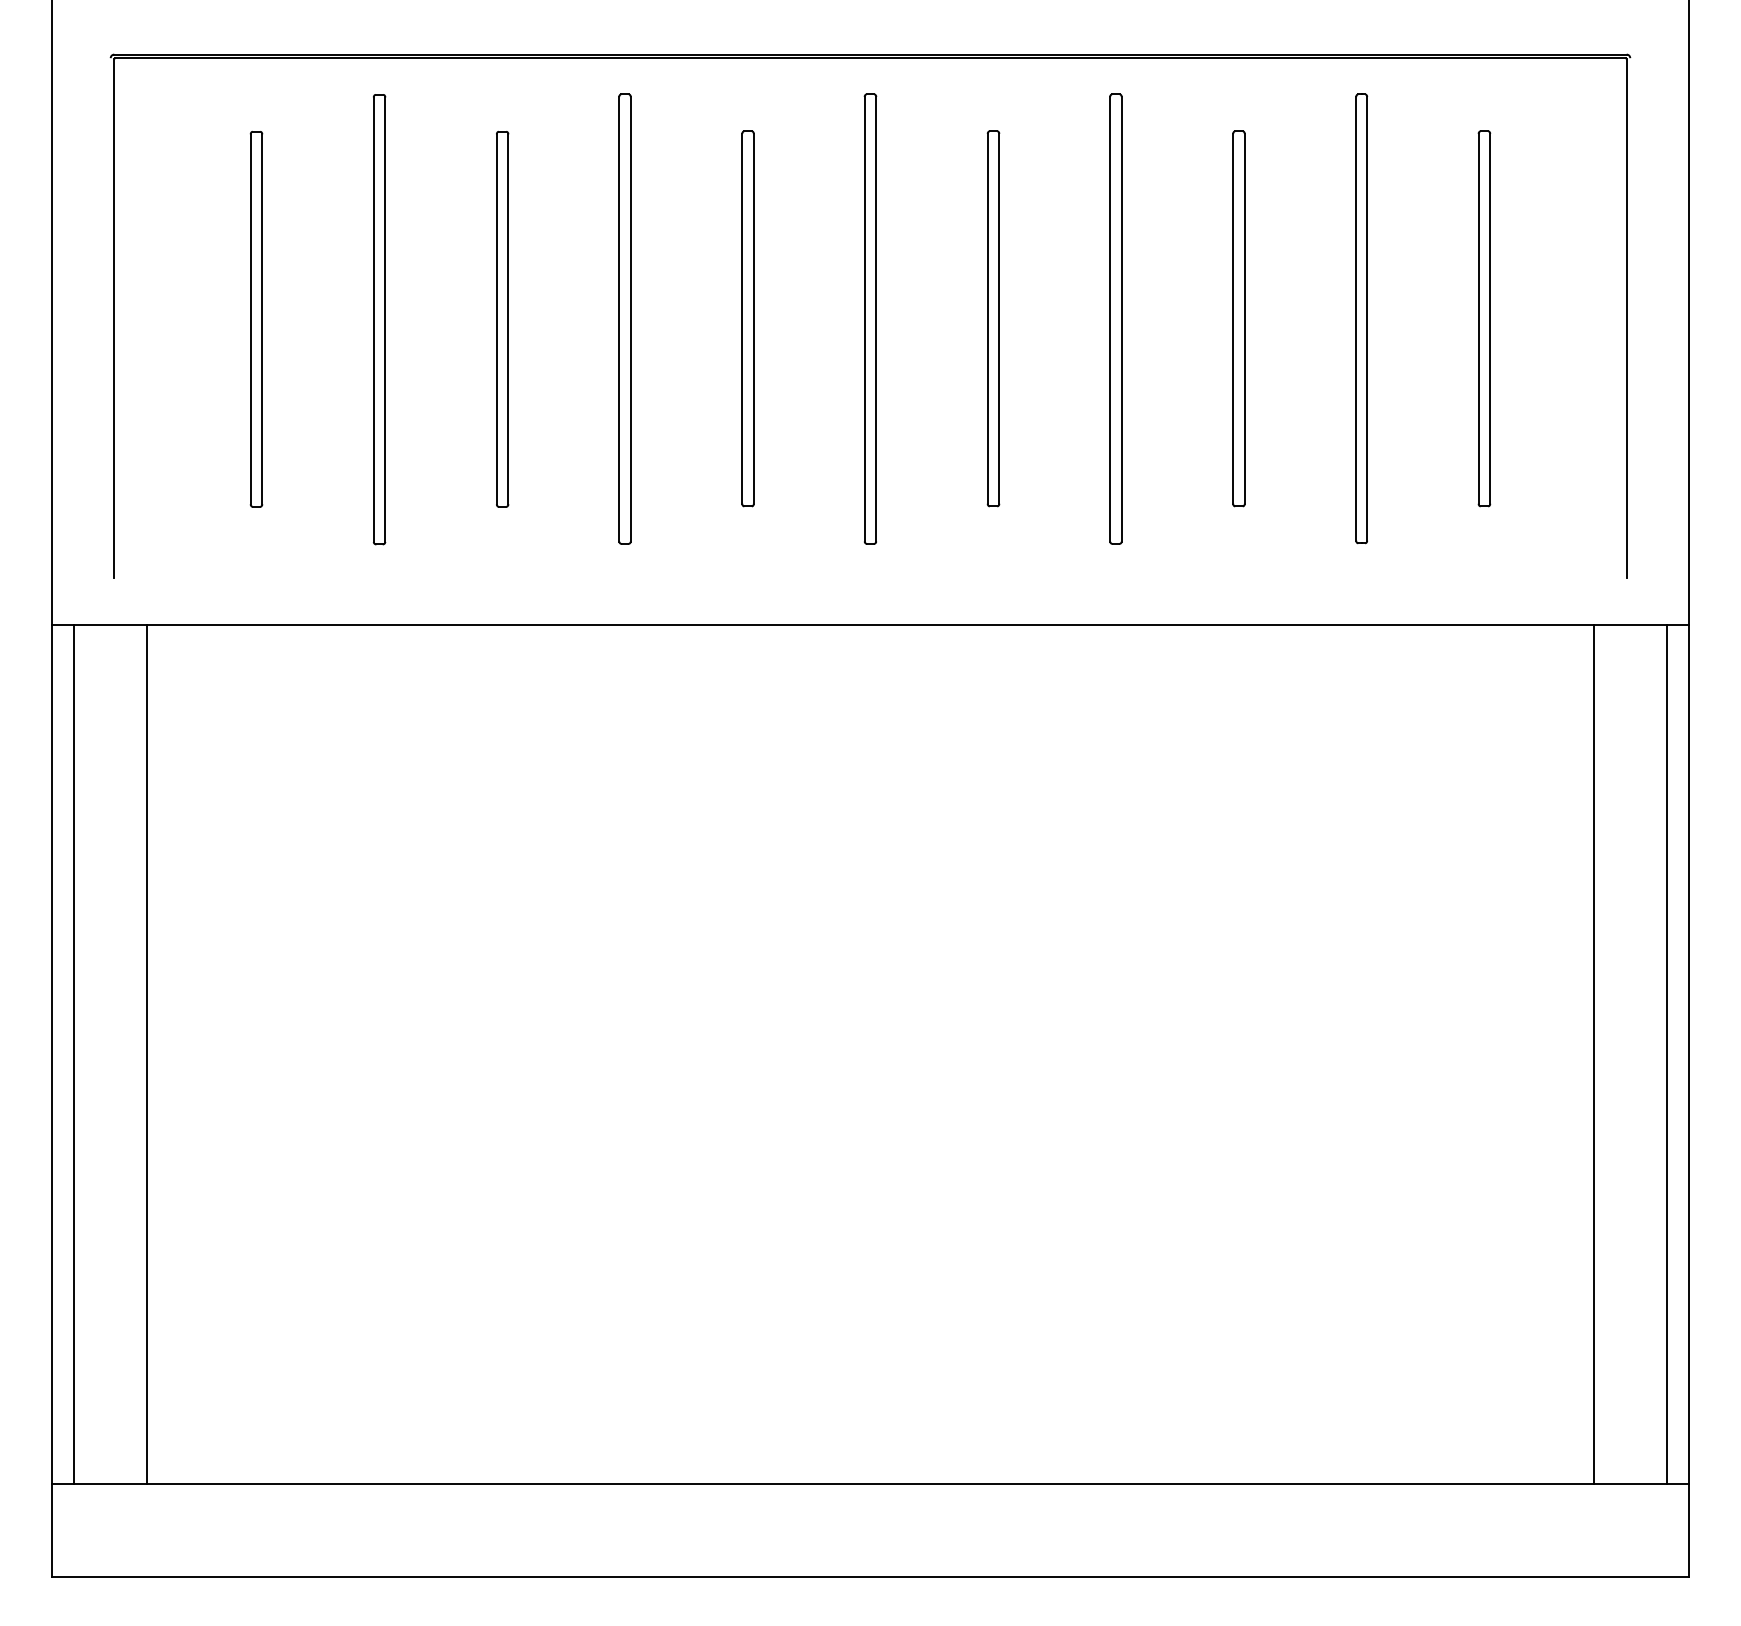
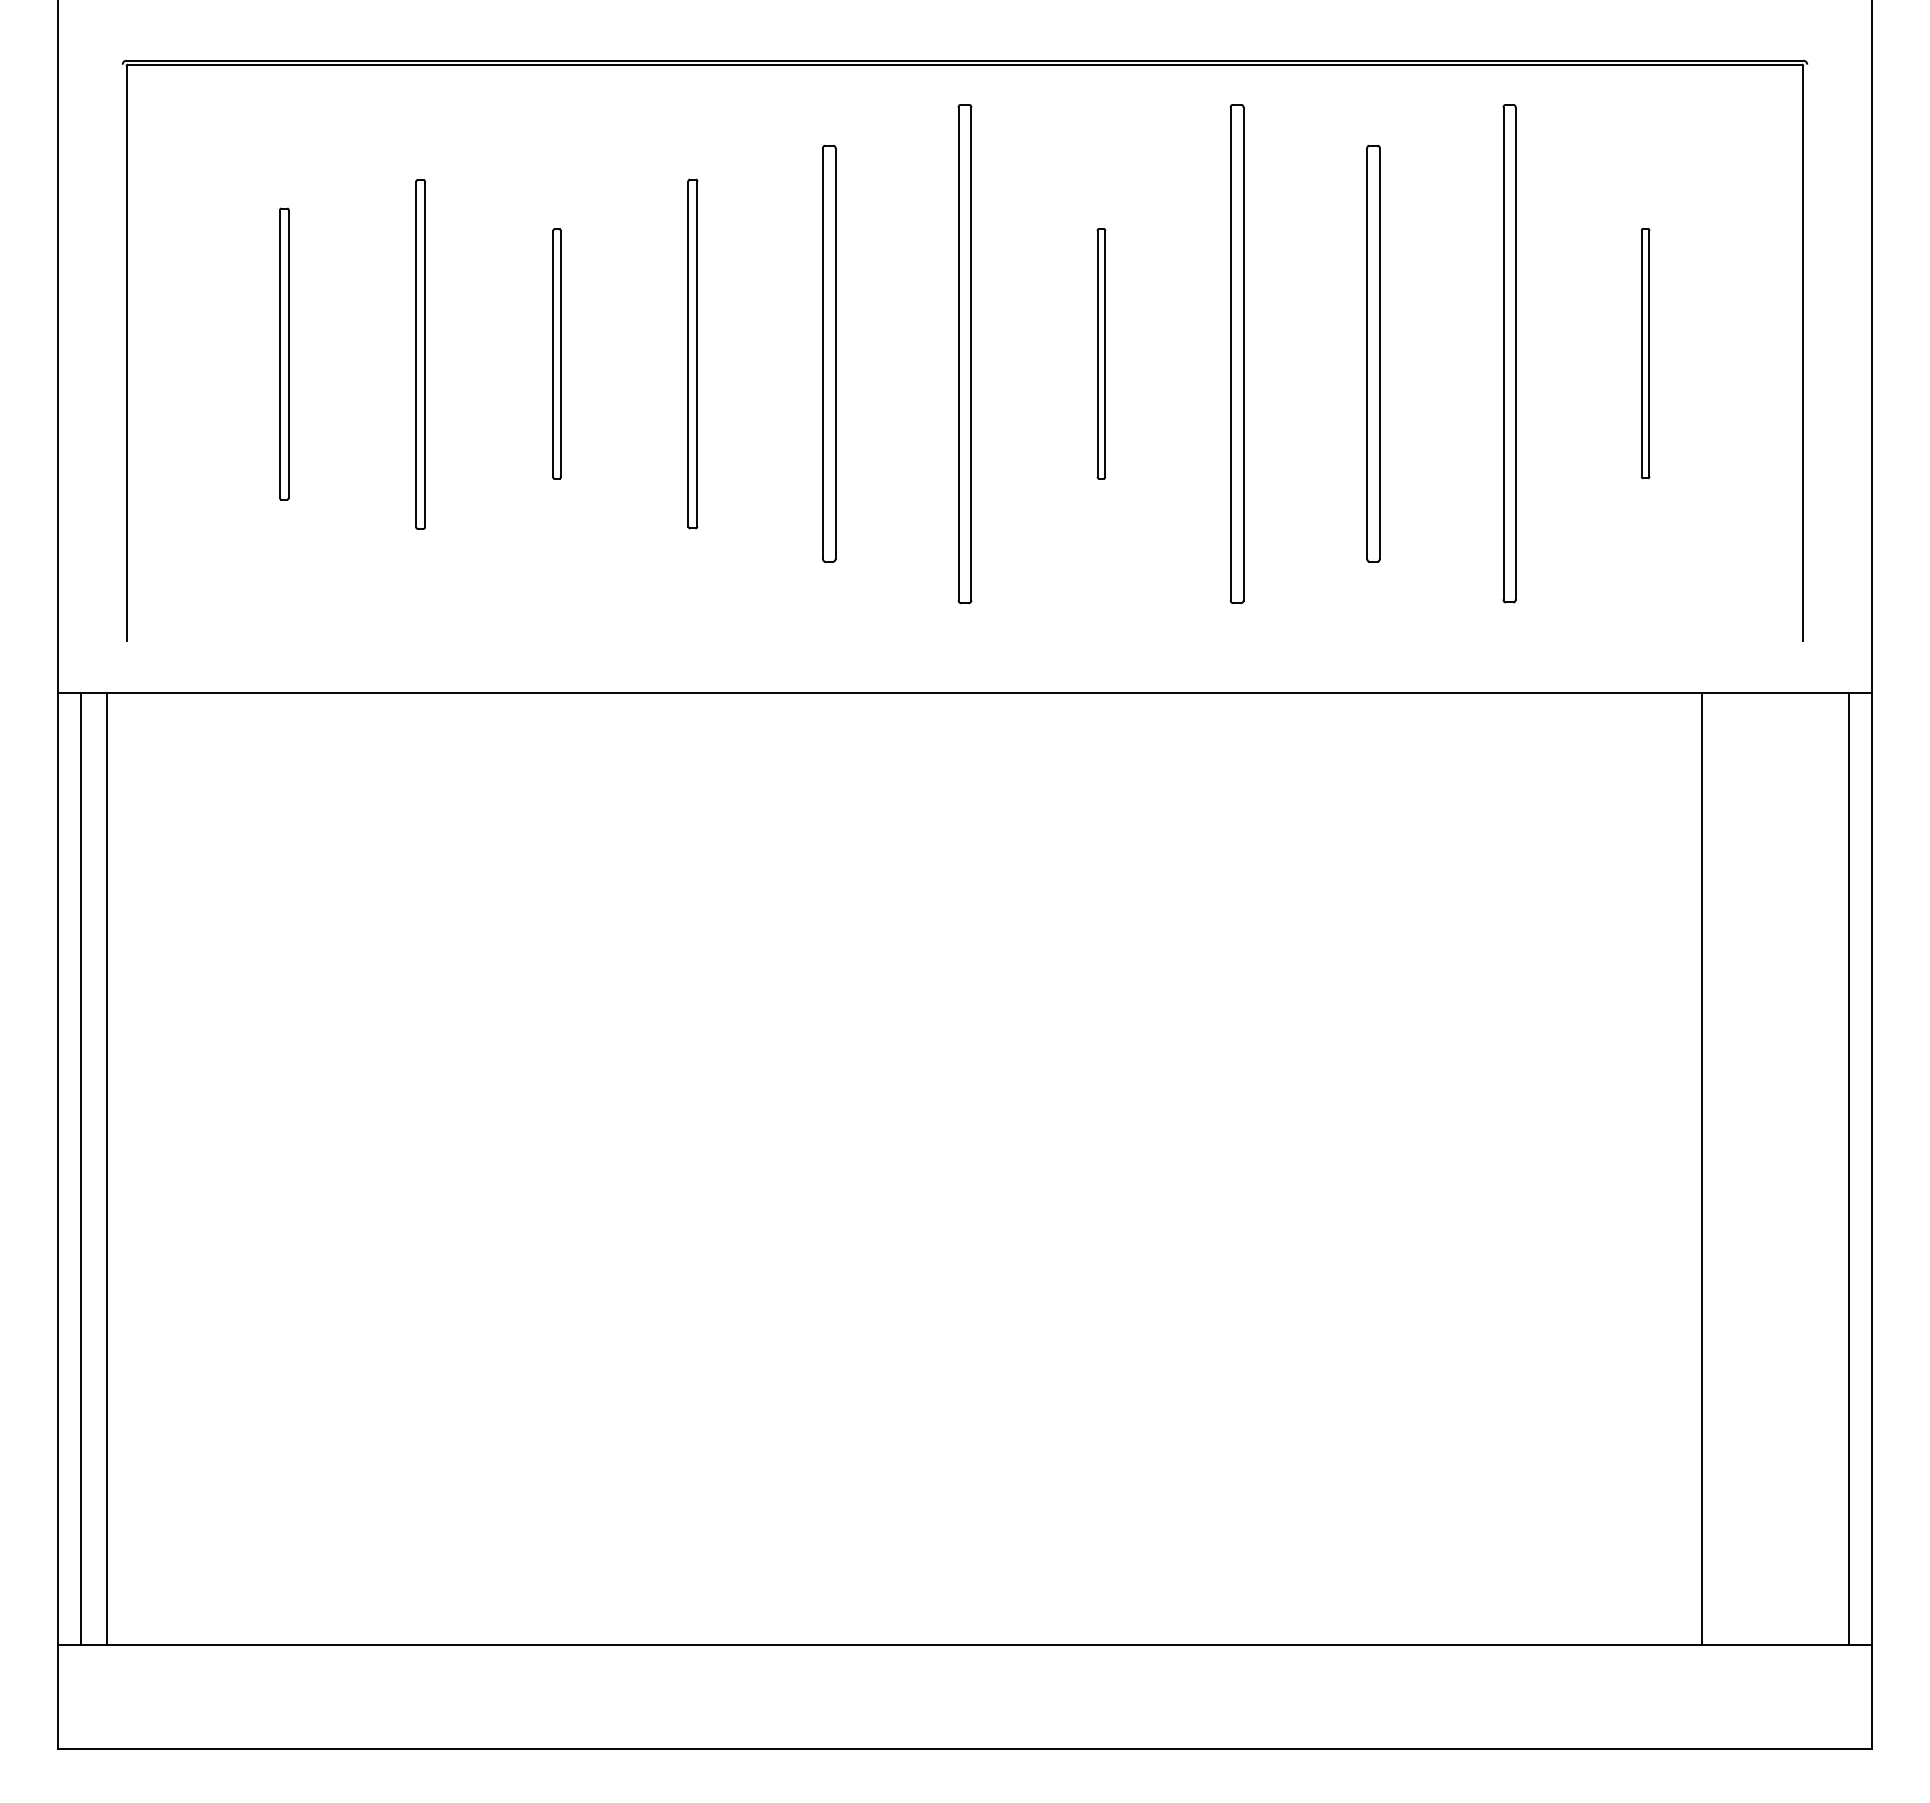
part: (256, 318) -> (284, 353), size x0.7
part: (502, 318) -> (556, 353), size x0.6
part: (624, 318) -> (692, 353), size x0.7
part: (993, 318) -> (1101, 353), size x0.6
part: (1484, 318) -> (1645, 353), size x0.6
part: (379, 319) -> (420, 354), size x0.7
line: (147, 1054) -> (107, 1169), moved
line: (1593, 1054) -> (1701, 1169), moved

